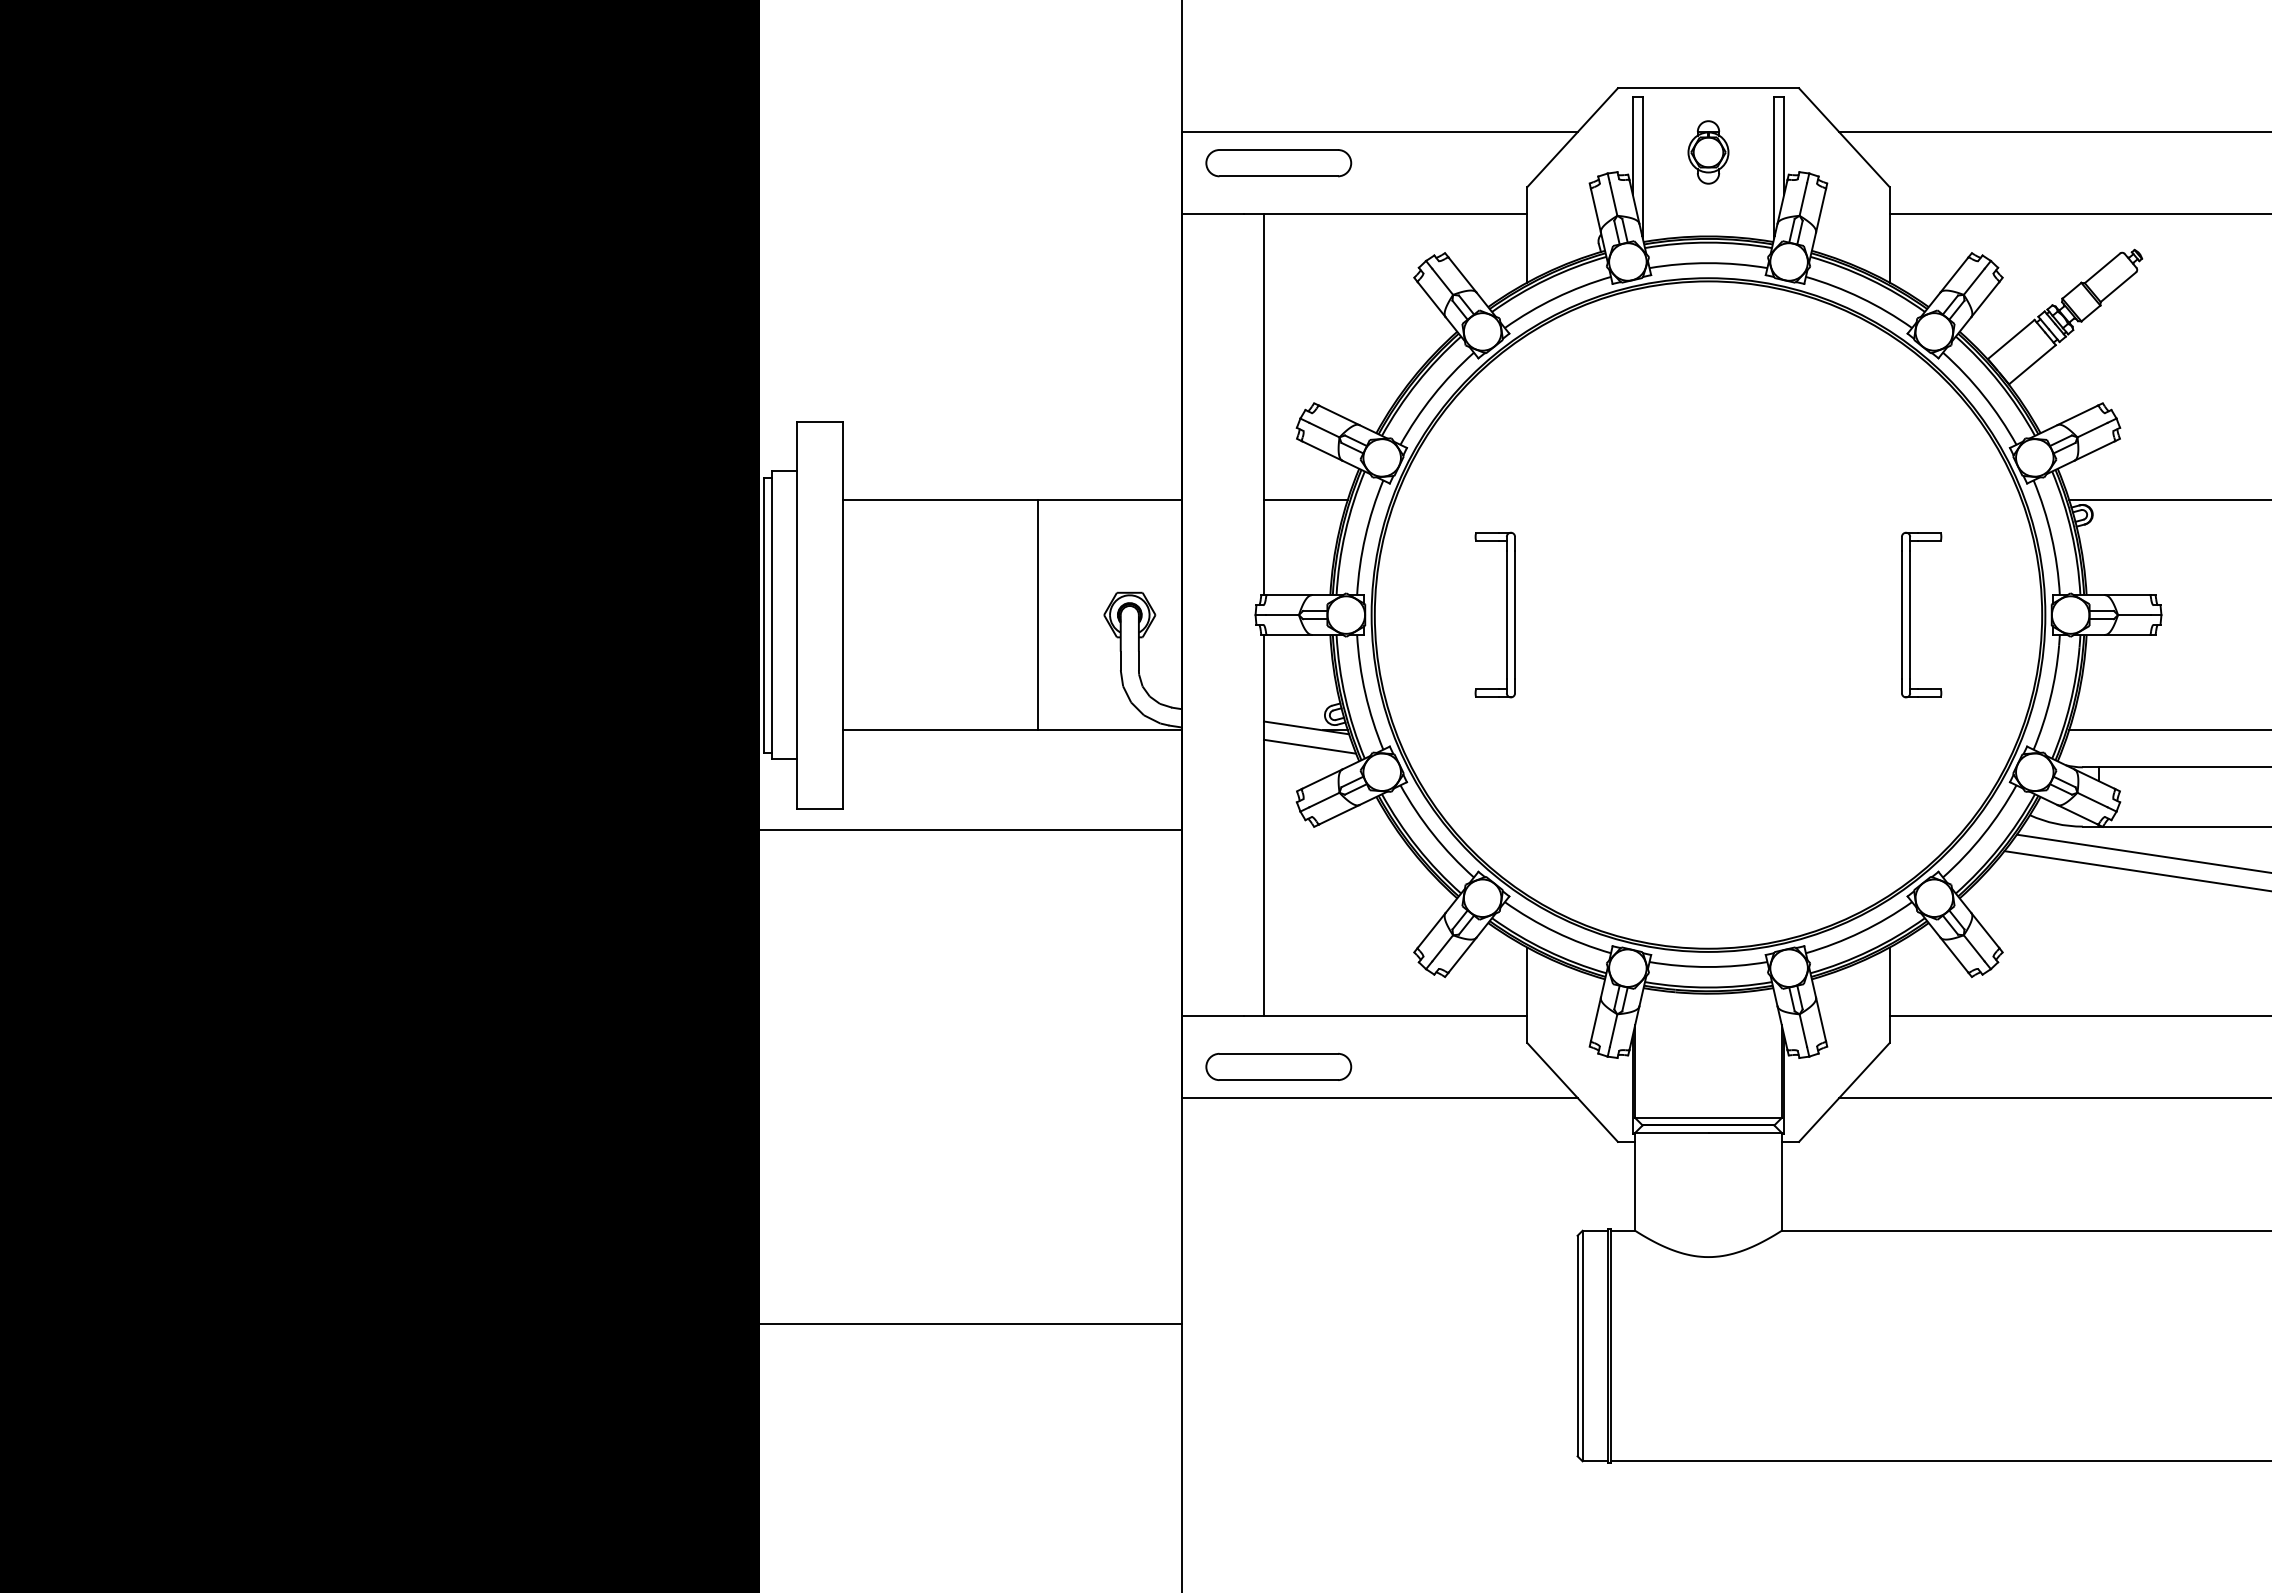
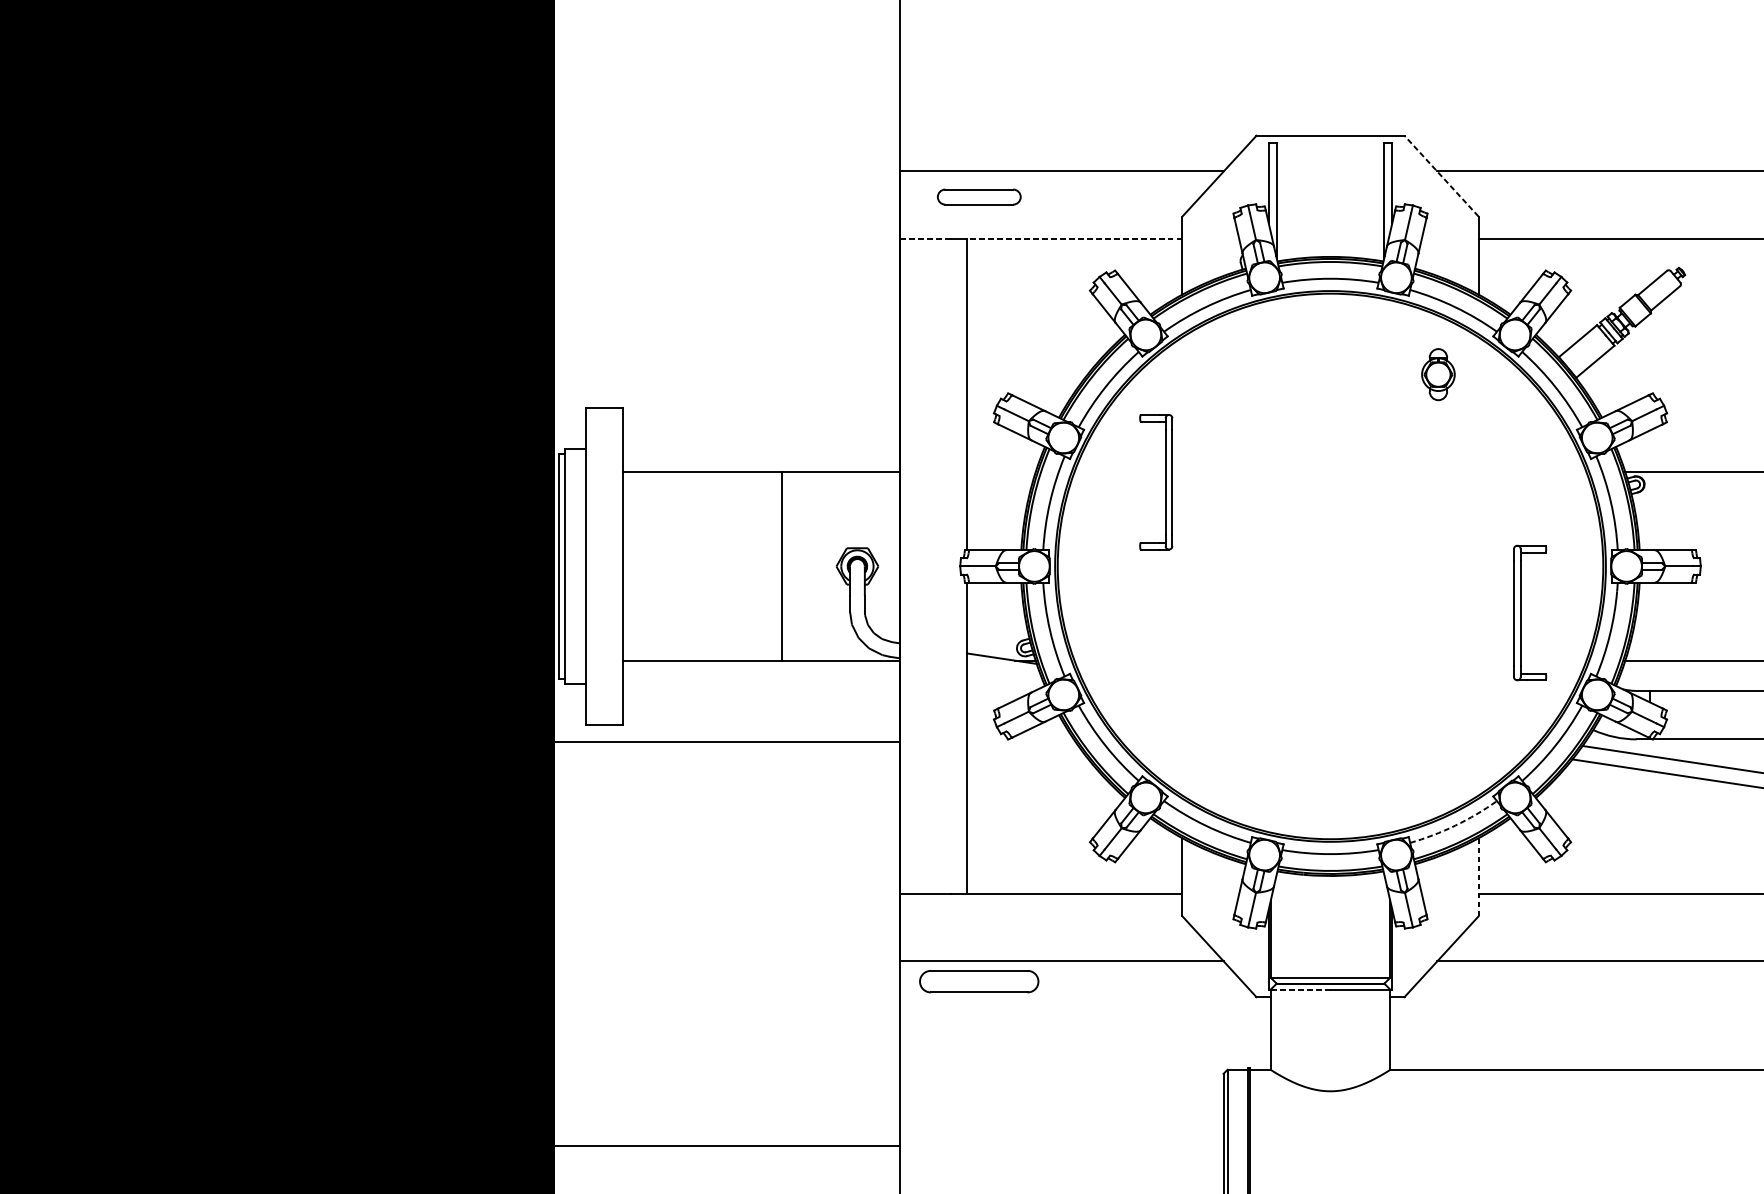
line: (1843, 137) -> (1440, 176), solid -> dashed
part: (1708, 152) -> (1438, 374), moved
part: (1278, 163) -> (978, 197), size x0.7
line: (1212, 214) -> (925, 238), solid -> dashed
line: (1395, 214) -> (1074, 238), solid -> dashed
line: (1305, 499) -> (1001, 471), removed
part: (1506, 614) -> (1165, 481), moved
part: (1910, 614) -> (1520, 612), moved
line: (1309, 746) -> (1004, 673), removed
arc: (1861, 932) -> (1455, 825), solid -> dashed
line: (1889, 995) -> (1478, 877), solid -> dashed
part: (1278, 1066) -> (978, 981), moved
line: (1671, 1132) -> (1300, 989), solid -> dashed

